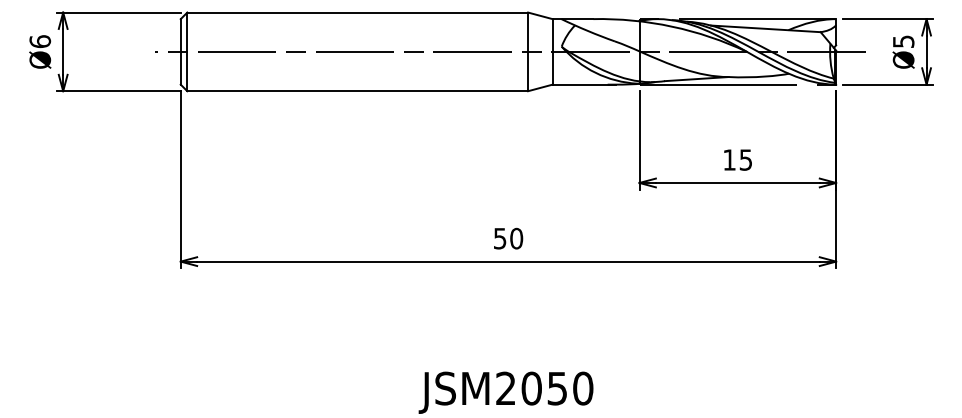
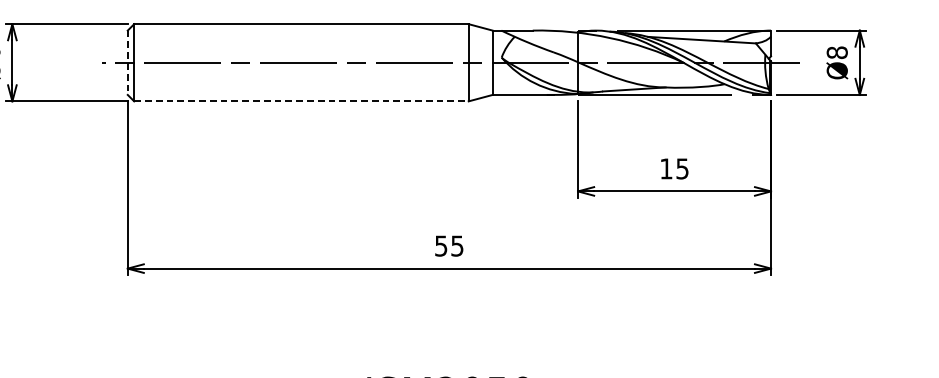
text: (903, 41) -> (837, 52), Ø5 -> Ø8
line: (180, 51) -> (127, 62), solid -> dashed
line: (358, 91) -> (302, 101), solid -> dashed
text: (516, 238) -> (457, 245), 50 -> 55

